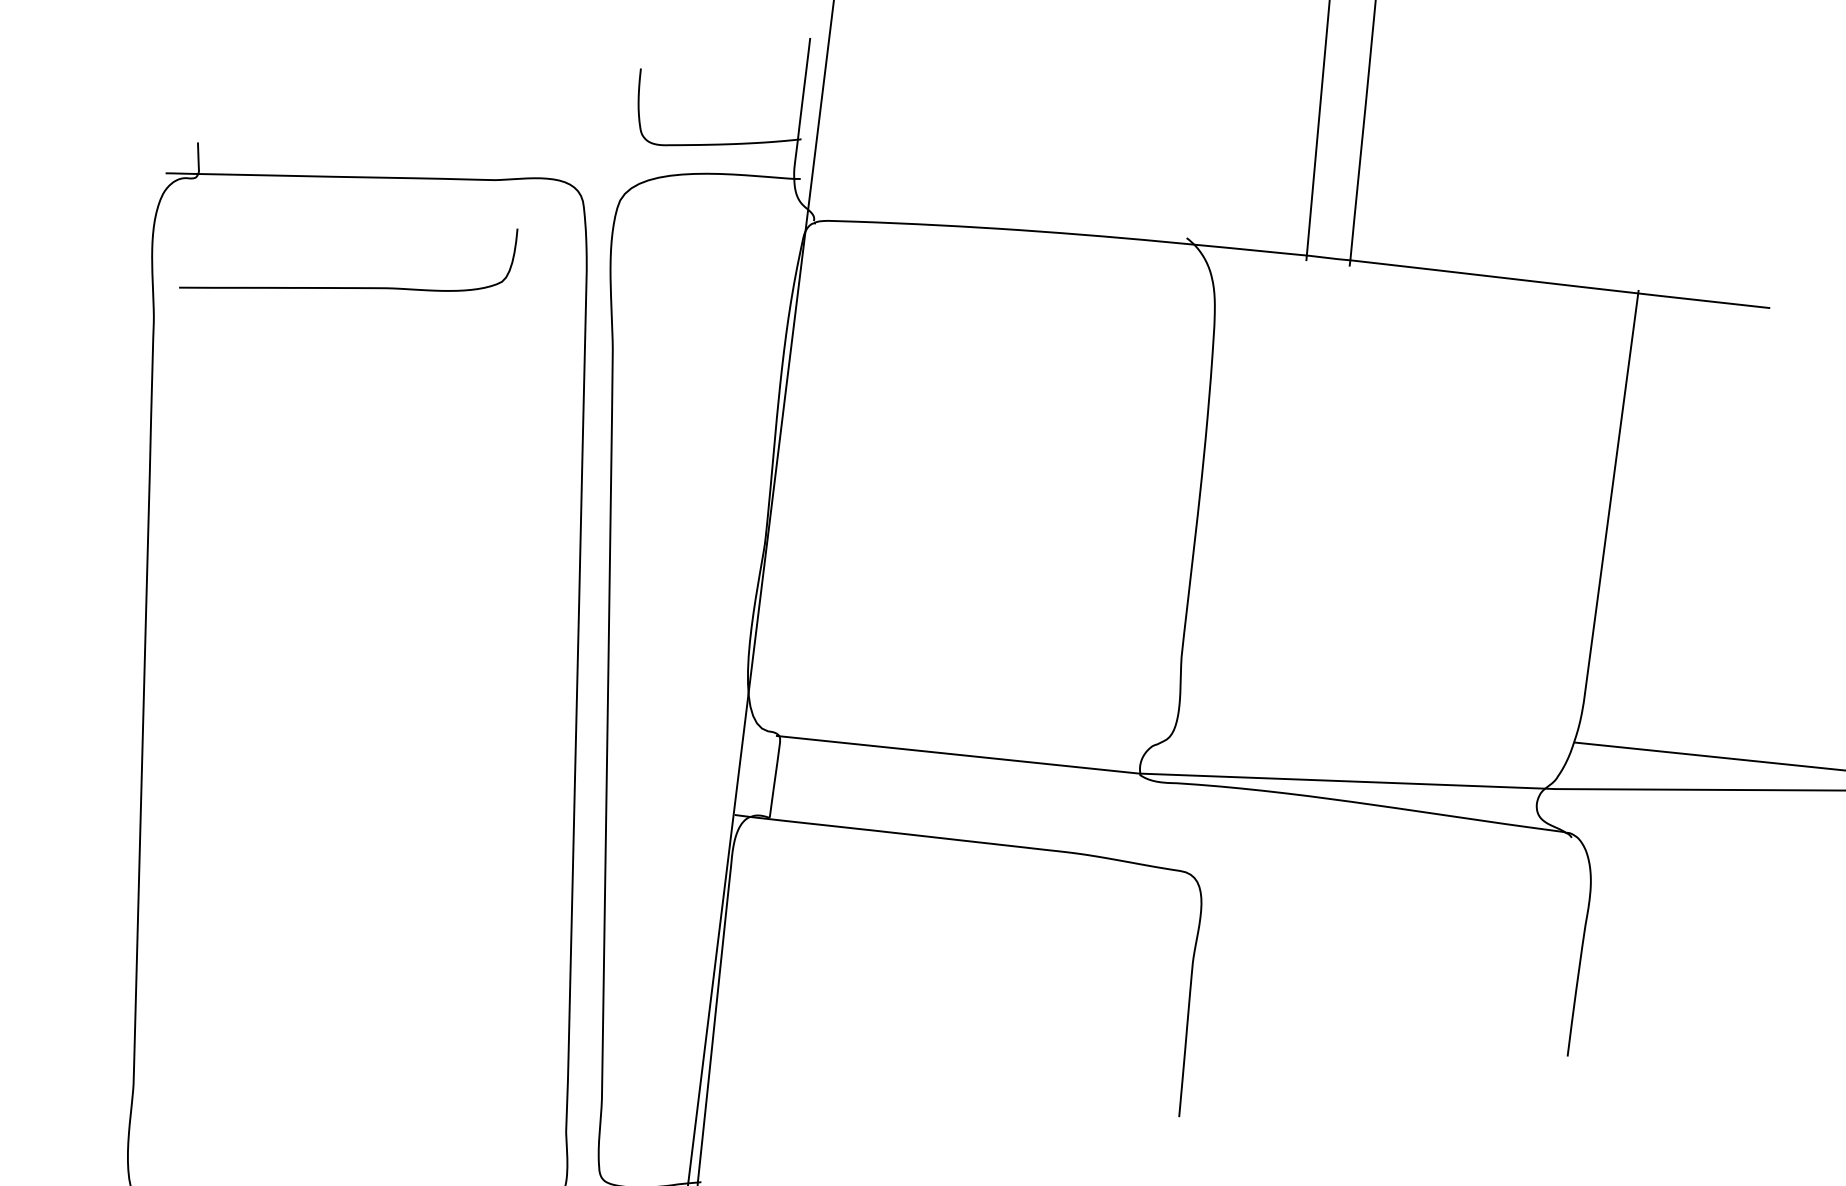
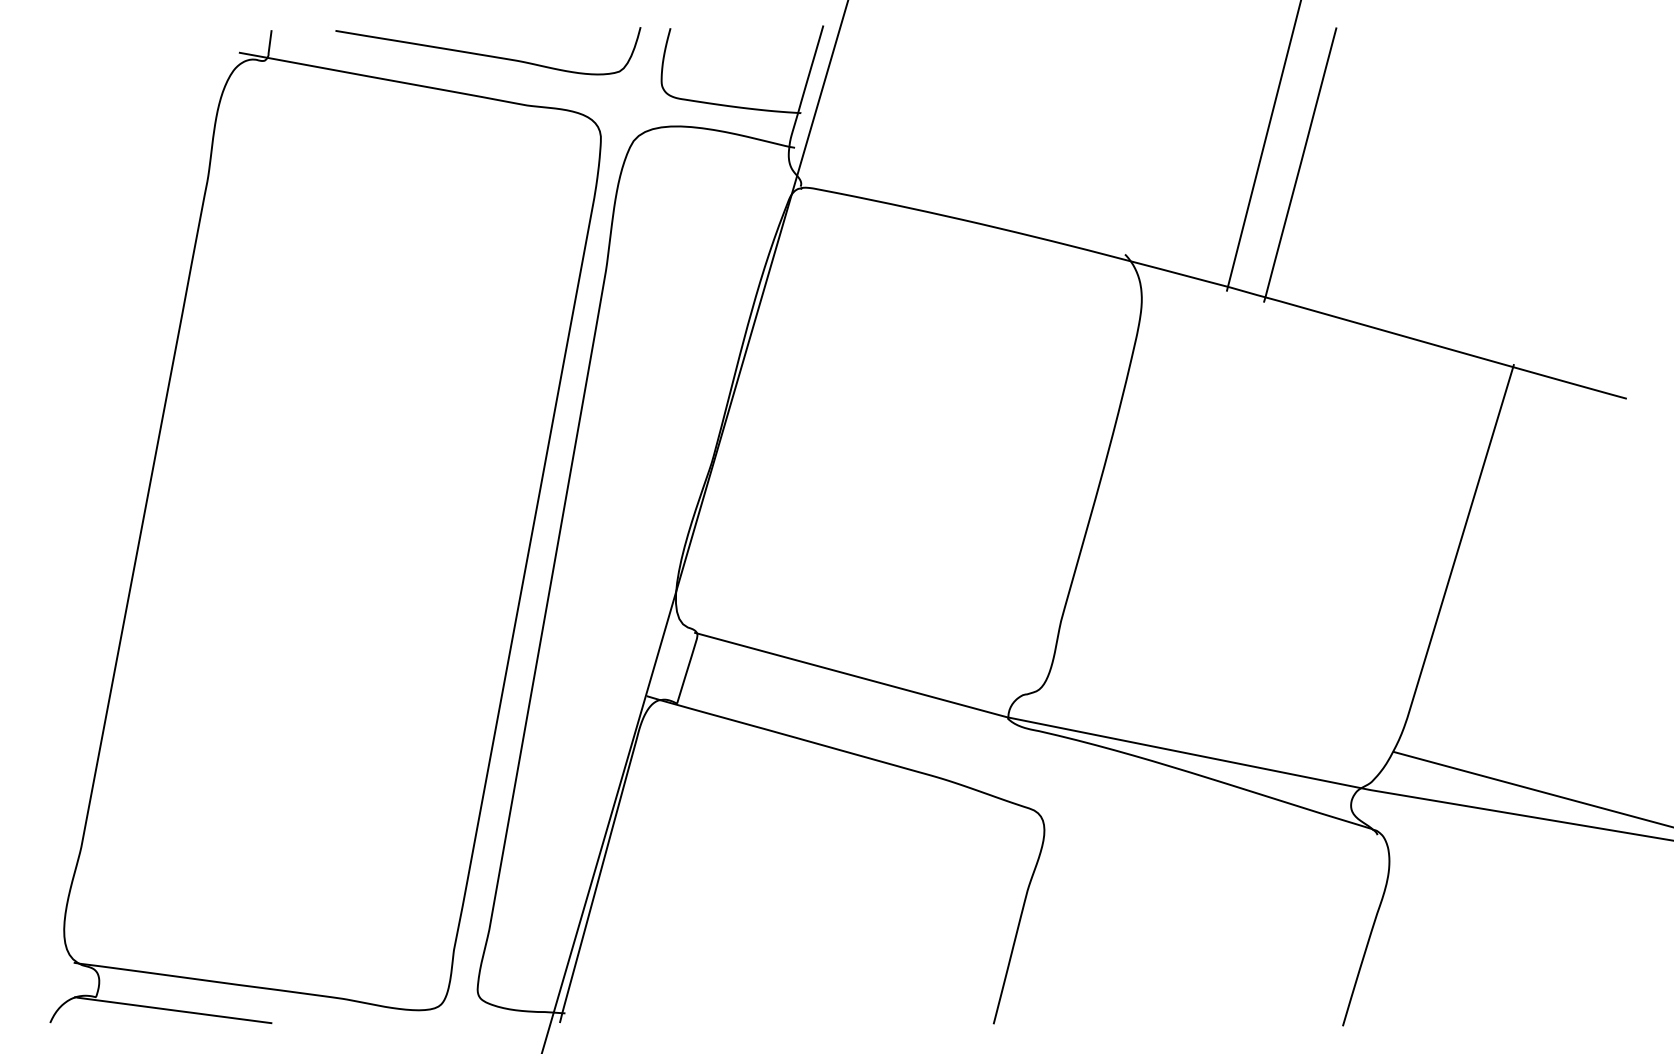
curve: (352, 286) -> (487, 54), moved

